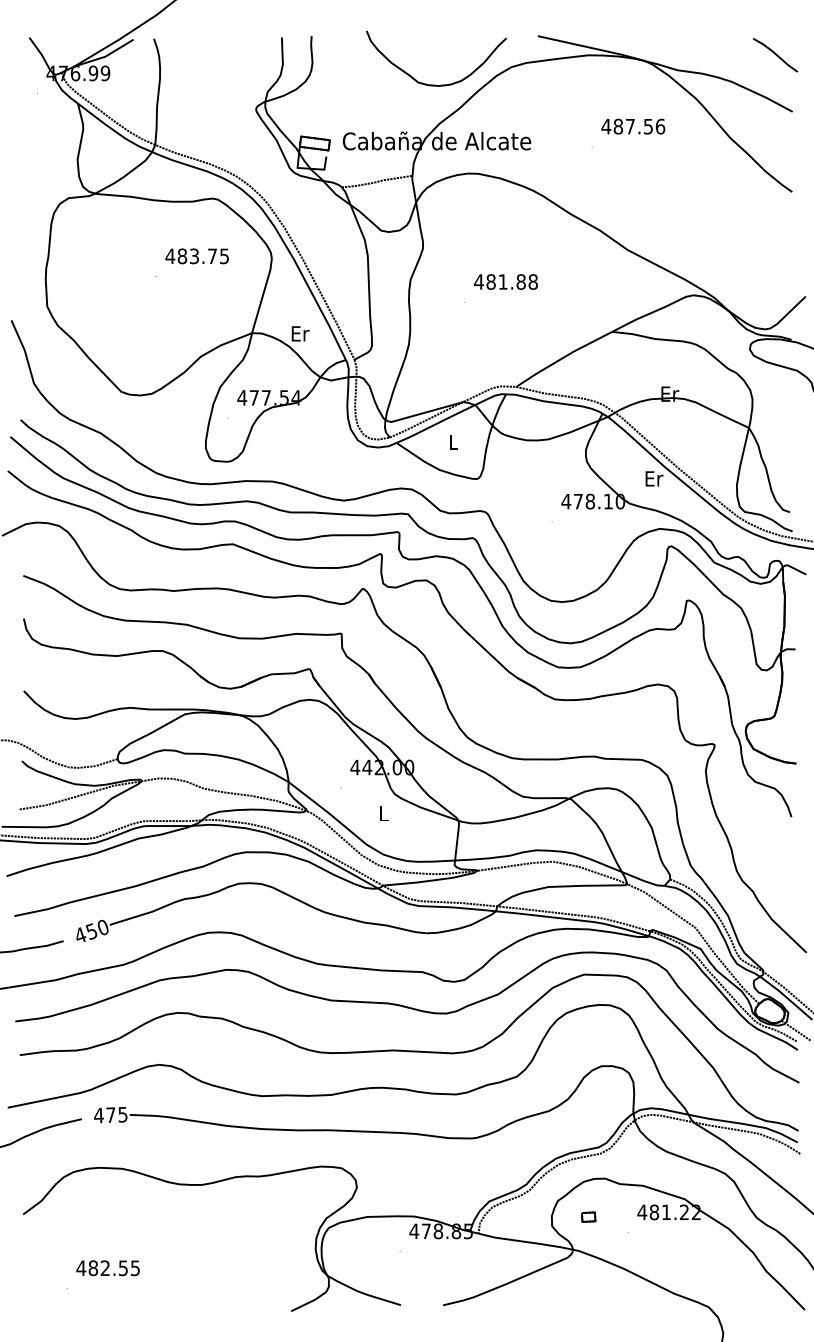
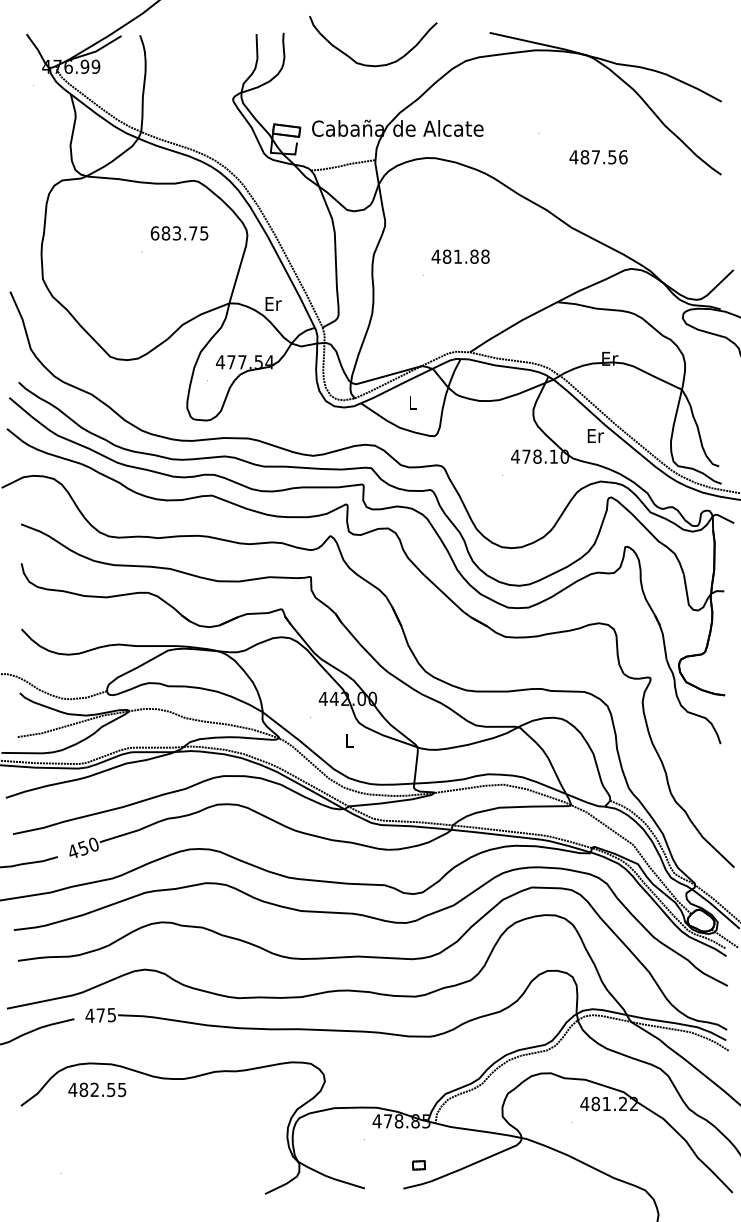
line: (774, 54) -> (705, 49), removed
curve: (432, 84) -> (369, 64), moved
text: (633, 126) -> (598, 157), moved
text: (169, 256) -> (154, 233), 483.75 -> 683.75
part: (588, 1217) -> (418, 1165), moved
text: (108, 1267) -> (97, 1089), moved

